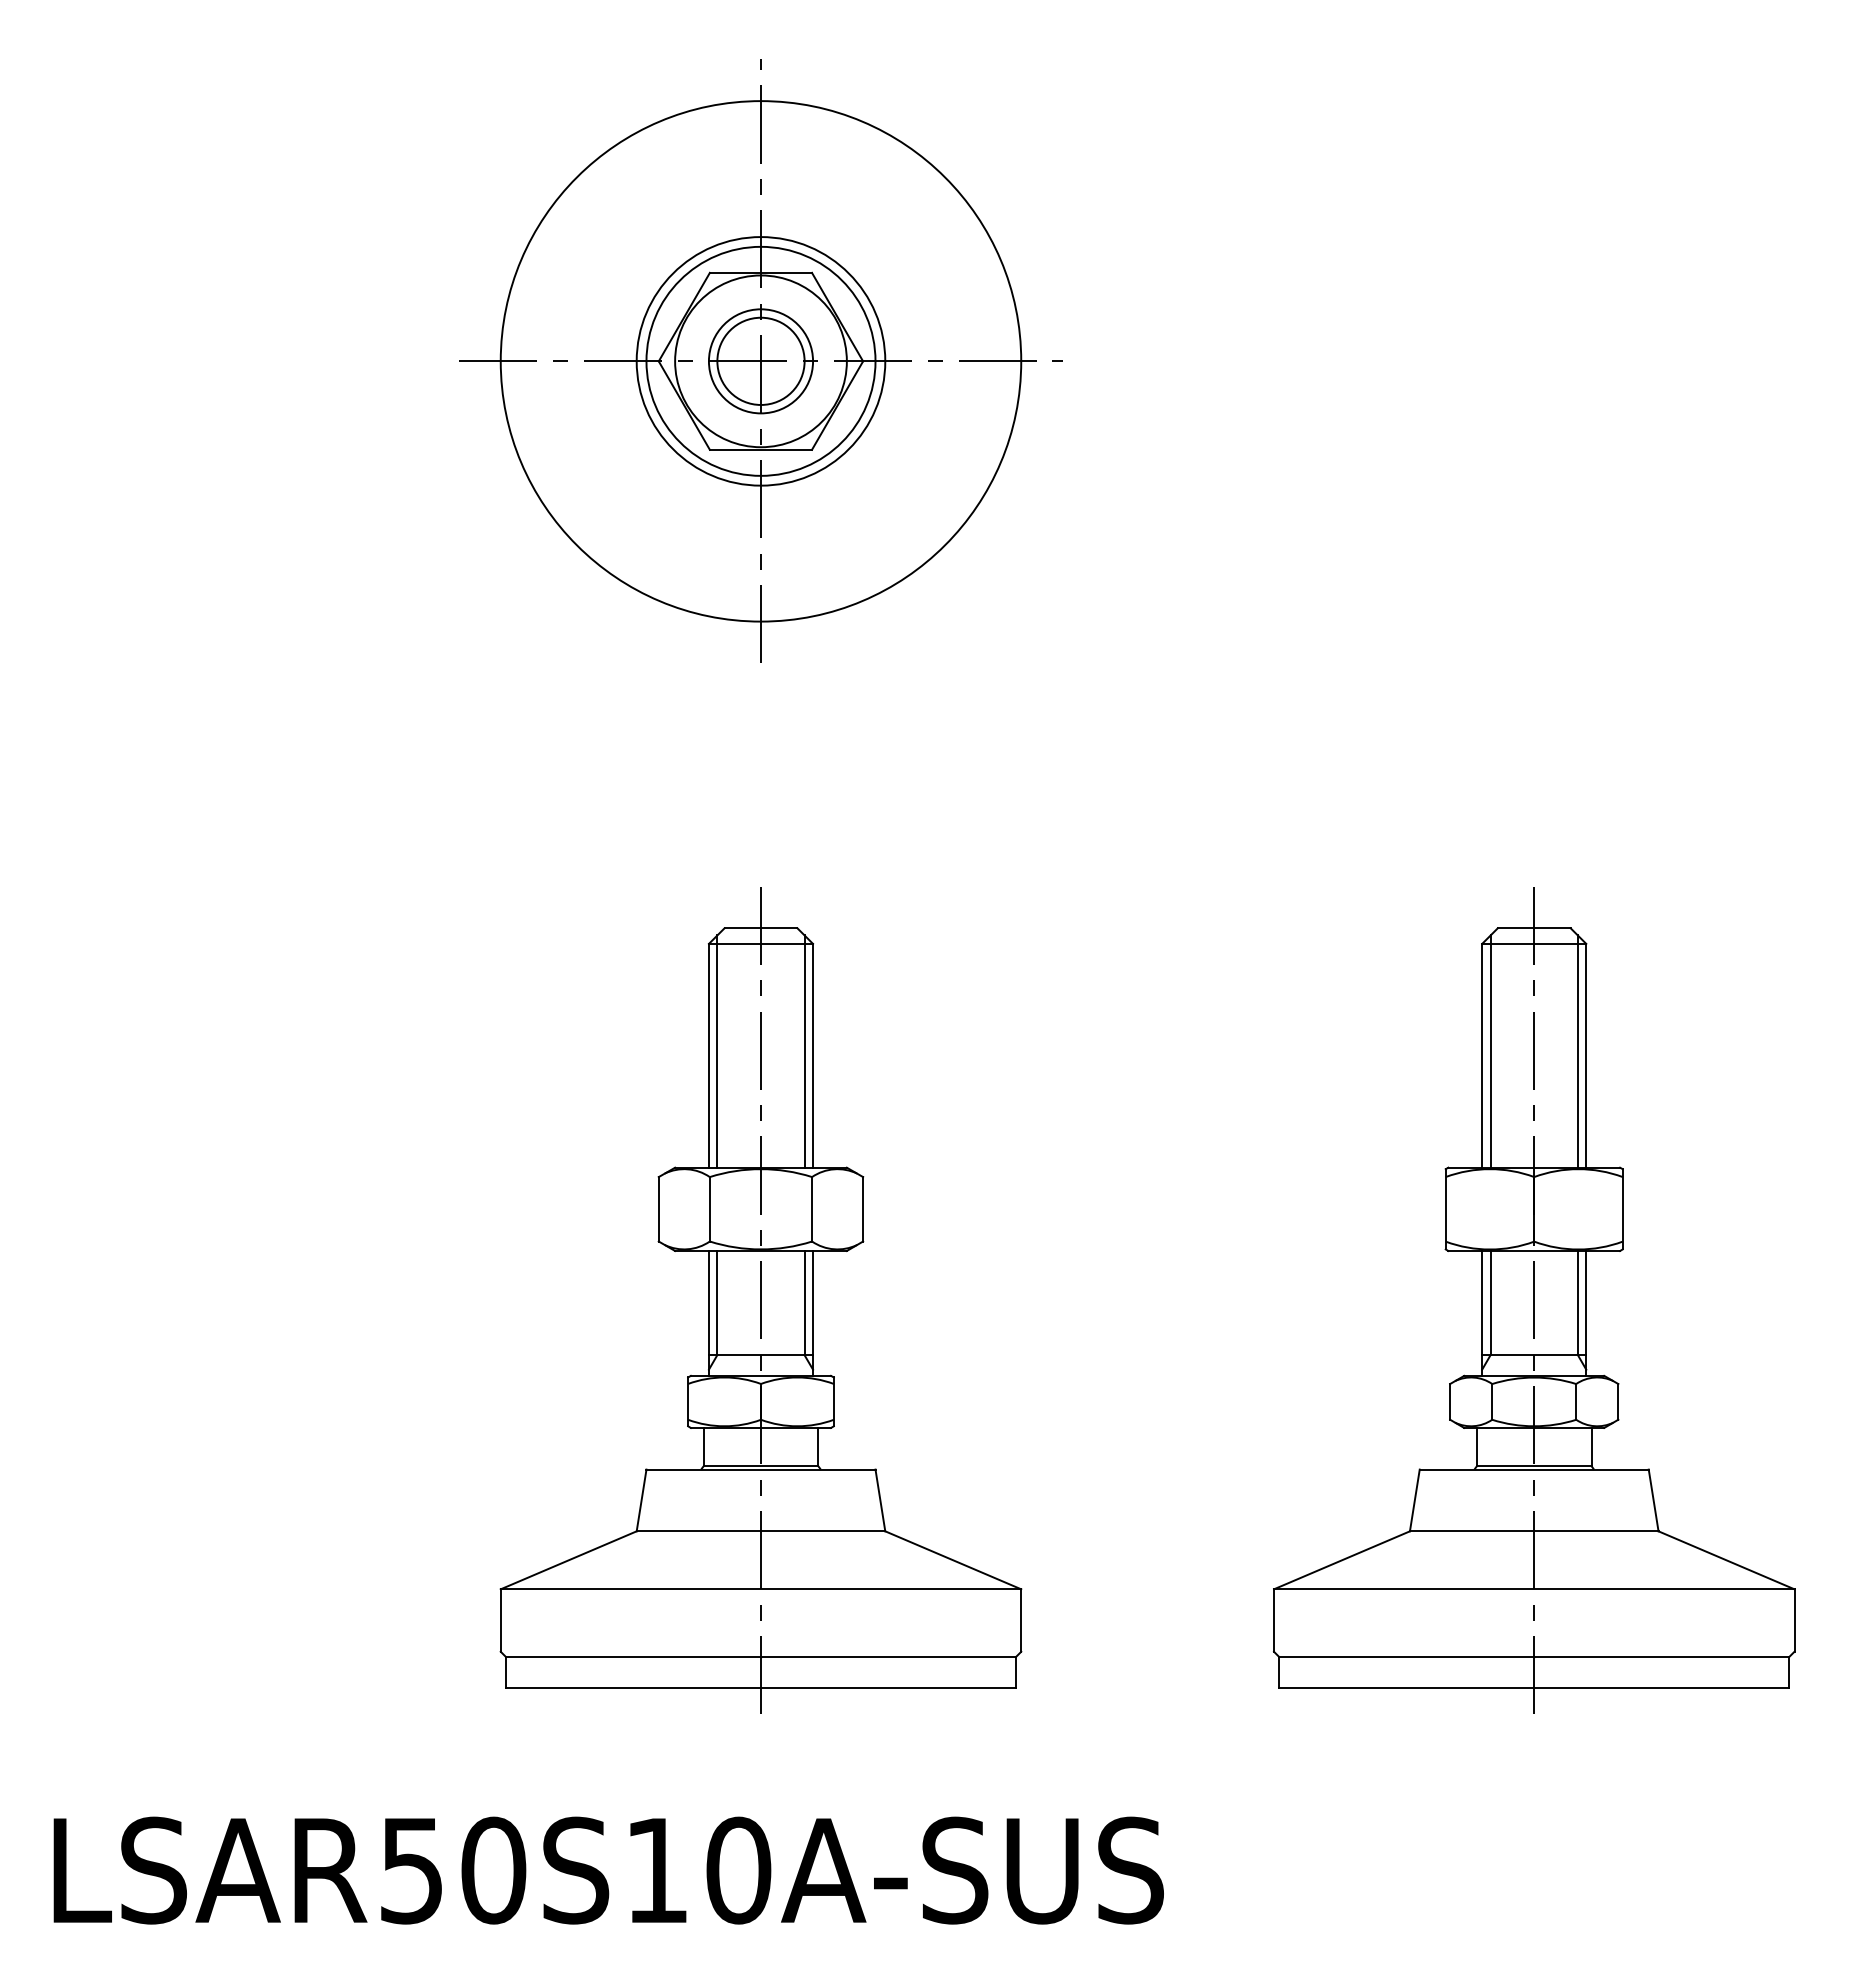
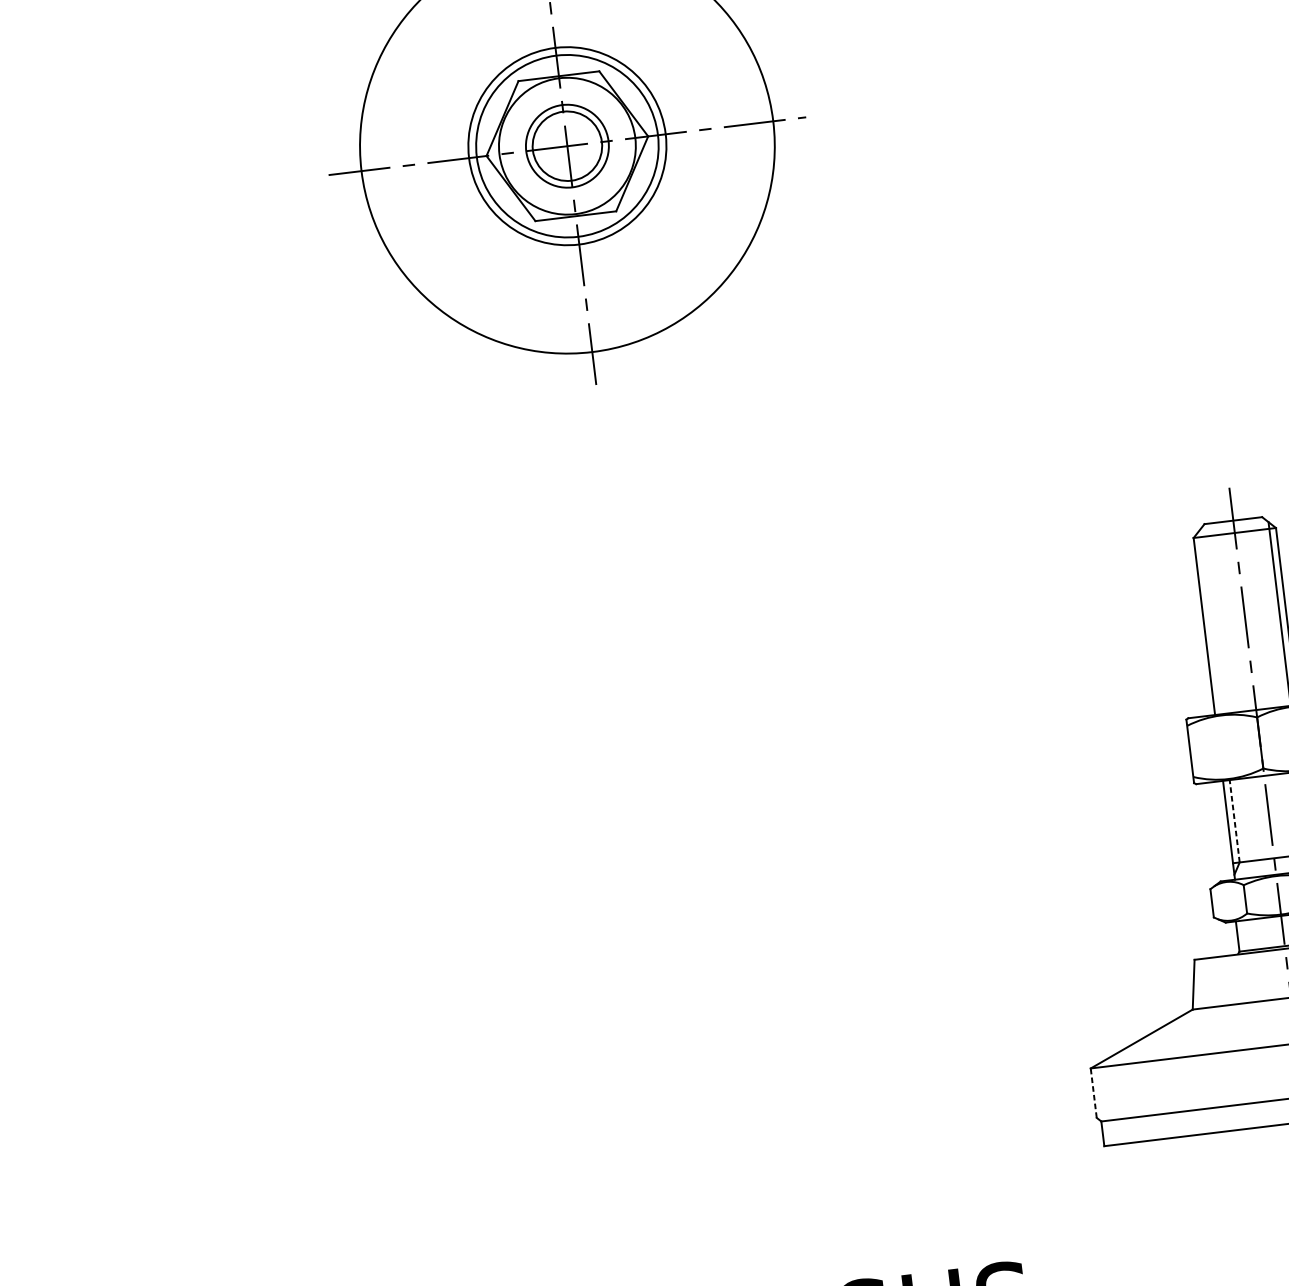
line: (1490, 1051) -> (1210, 622), removed
part: (760, 1300) -> (656, 889), removed
line: (1490, 1302) -> (1234, 820), solid -> dashed
line: (1274, 1620) -> (1094, 1093), solid -> dashed

